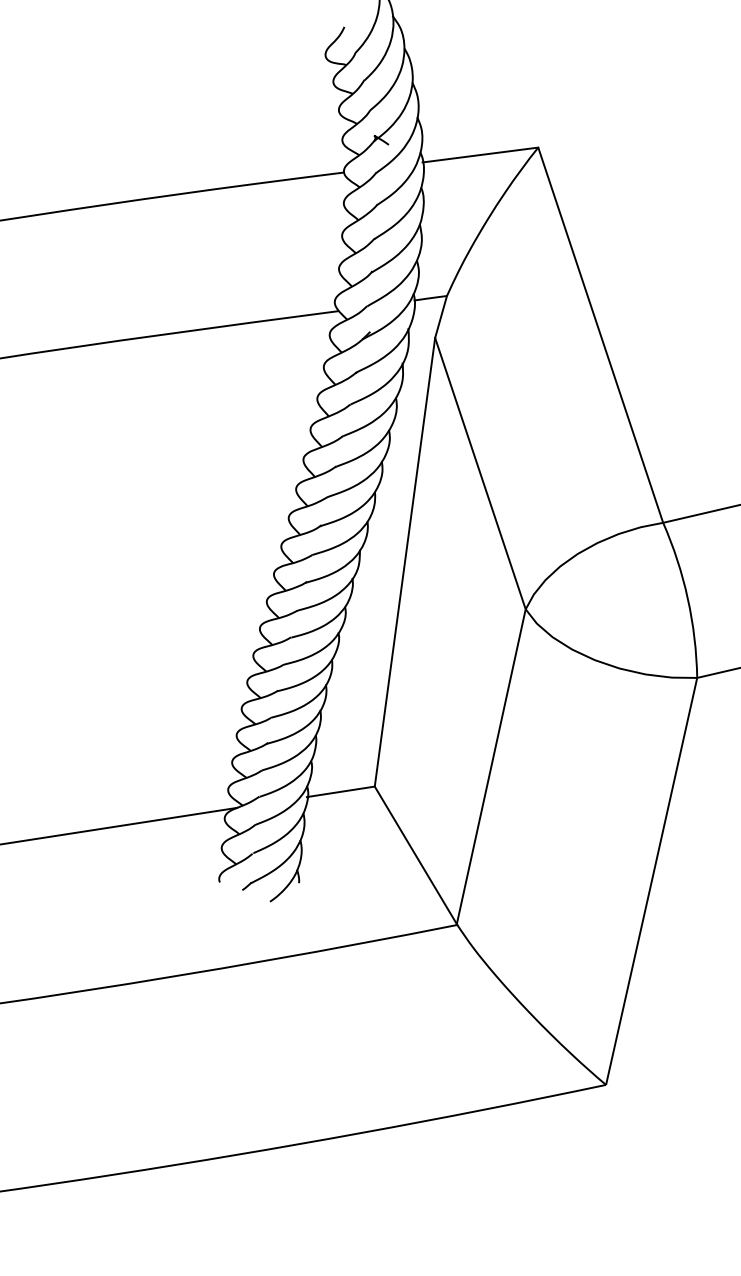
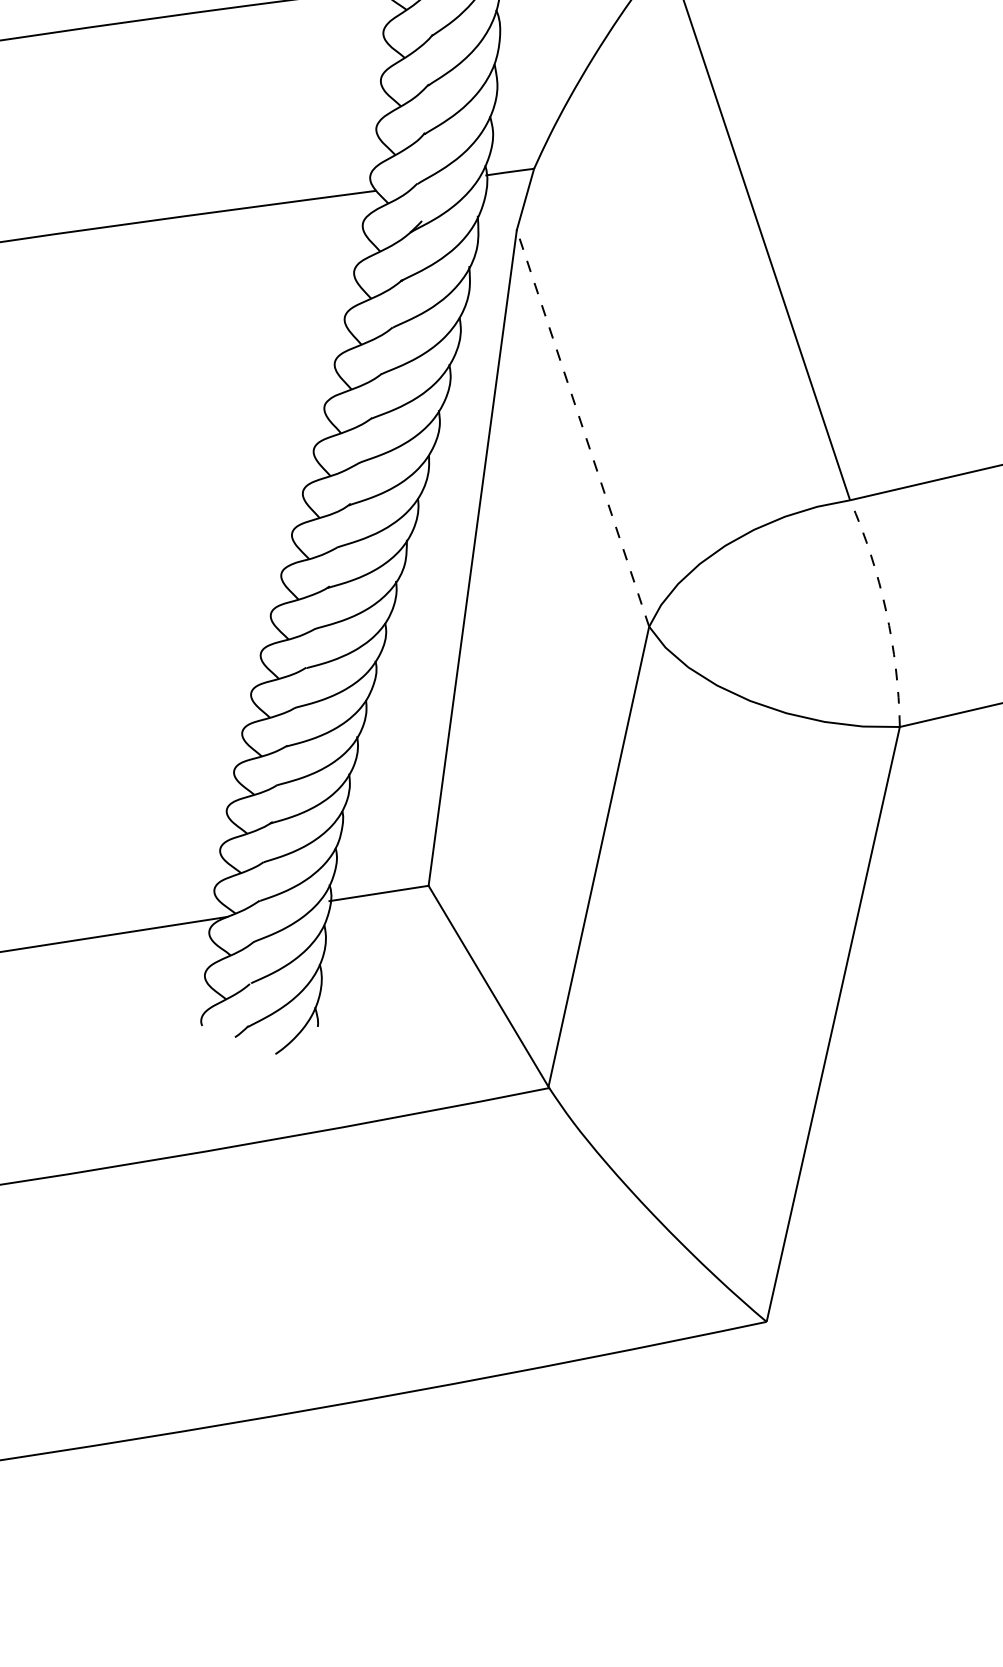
line: (480, 474) -> (583, 429), solid -> dashed
arc: (687, 598) -> (885, 610), solid -> dashed

